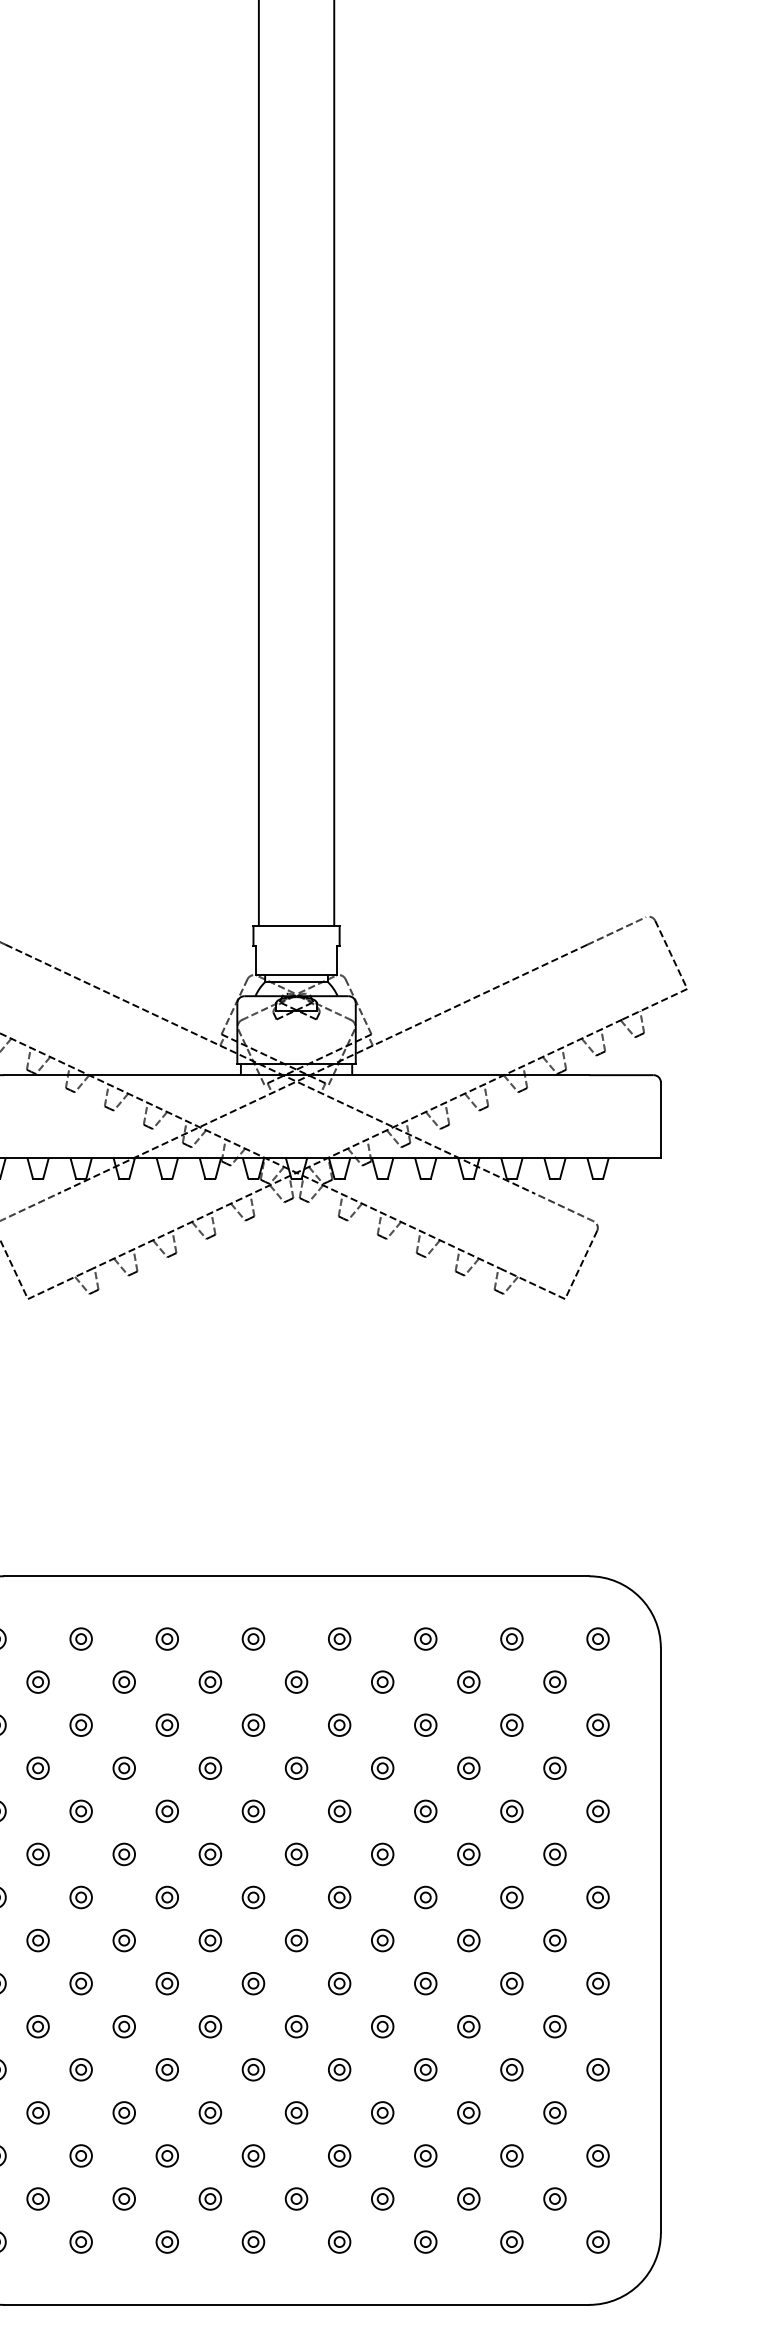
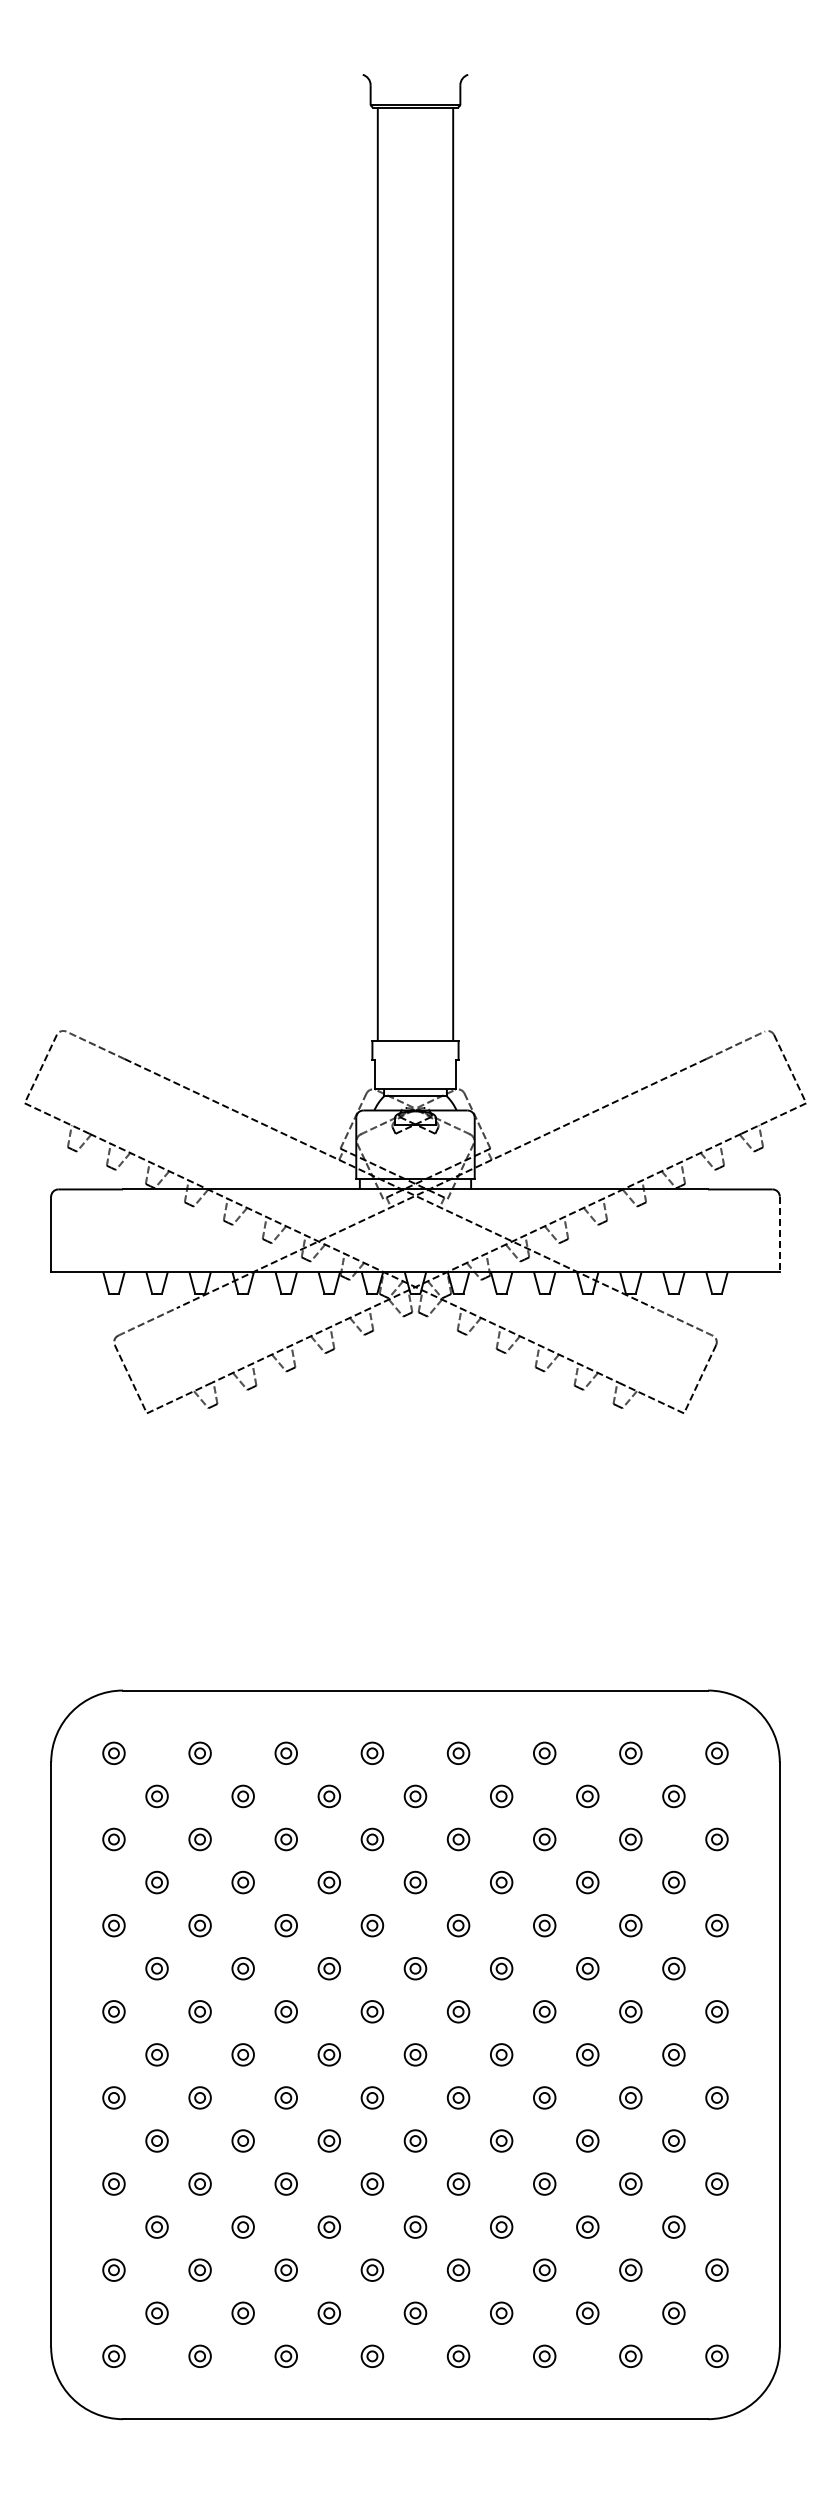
line: (660, 1120) -> (779, 1234), solid -> dashed

